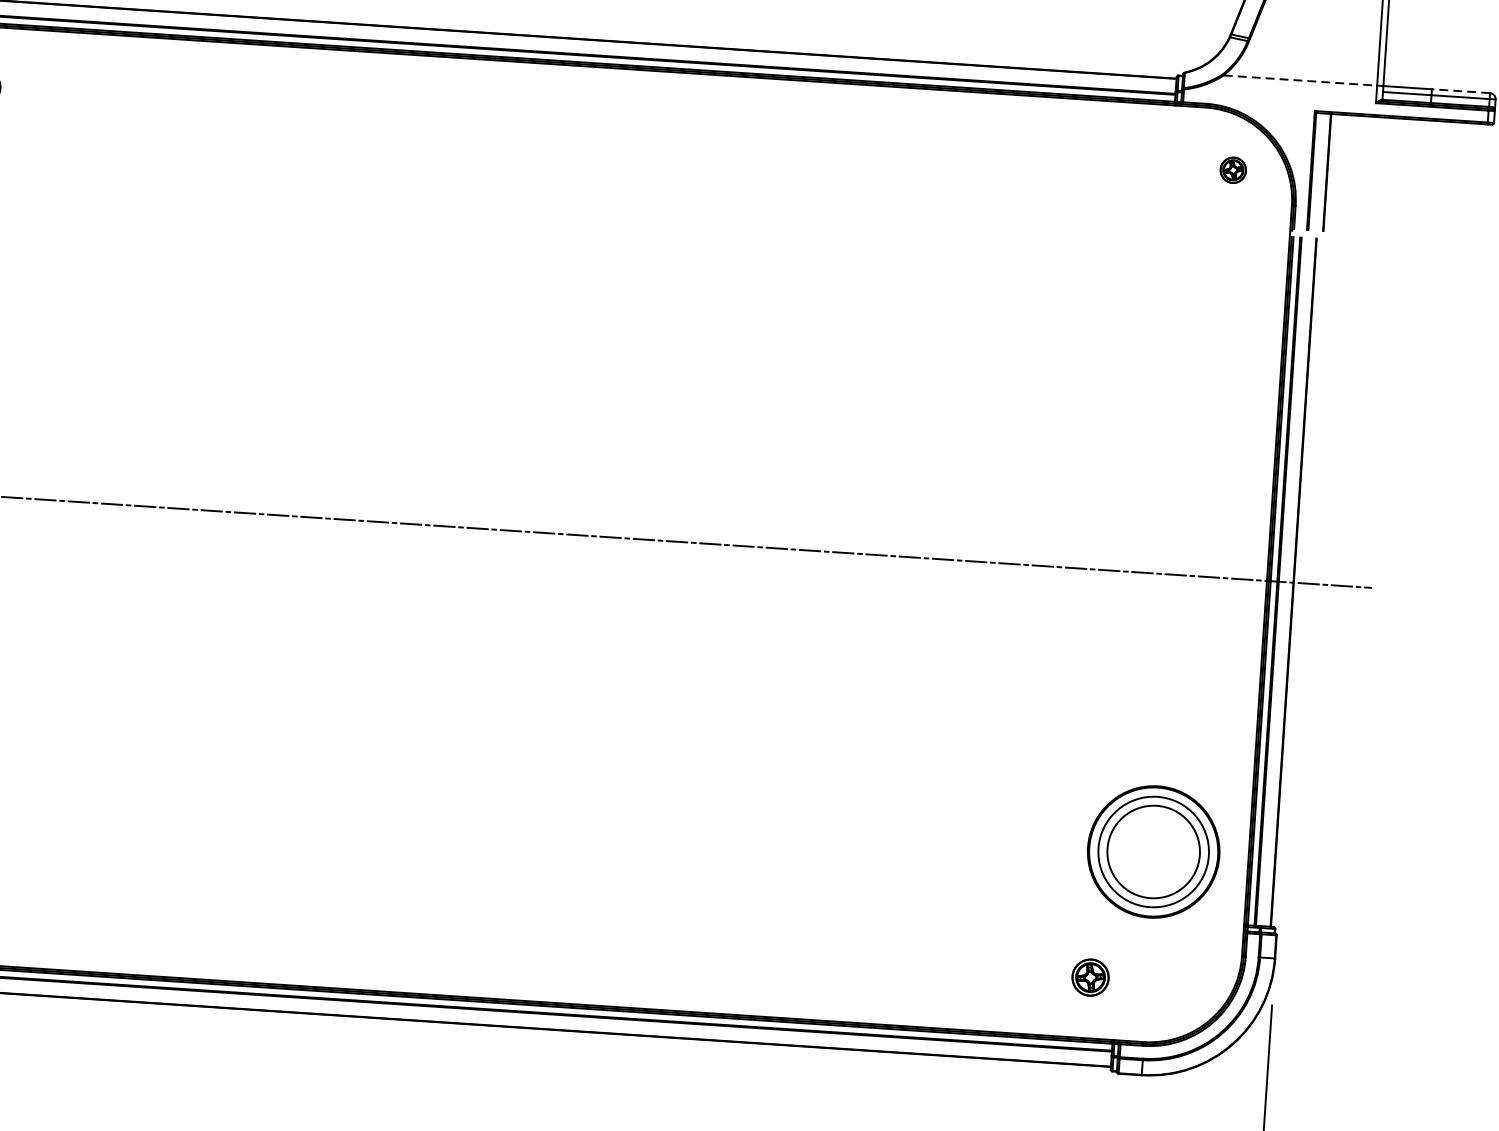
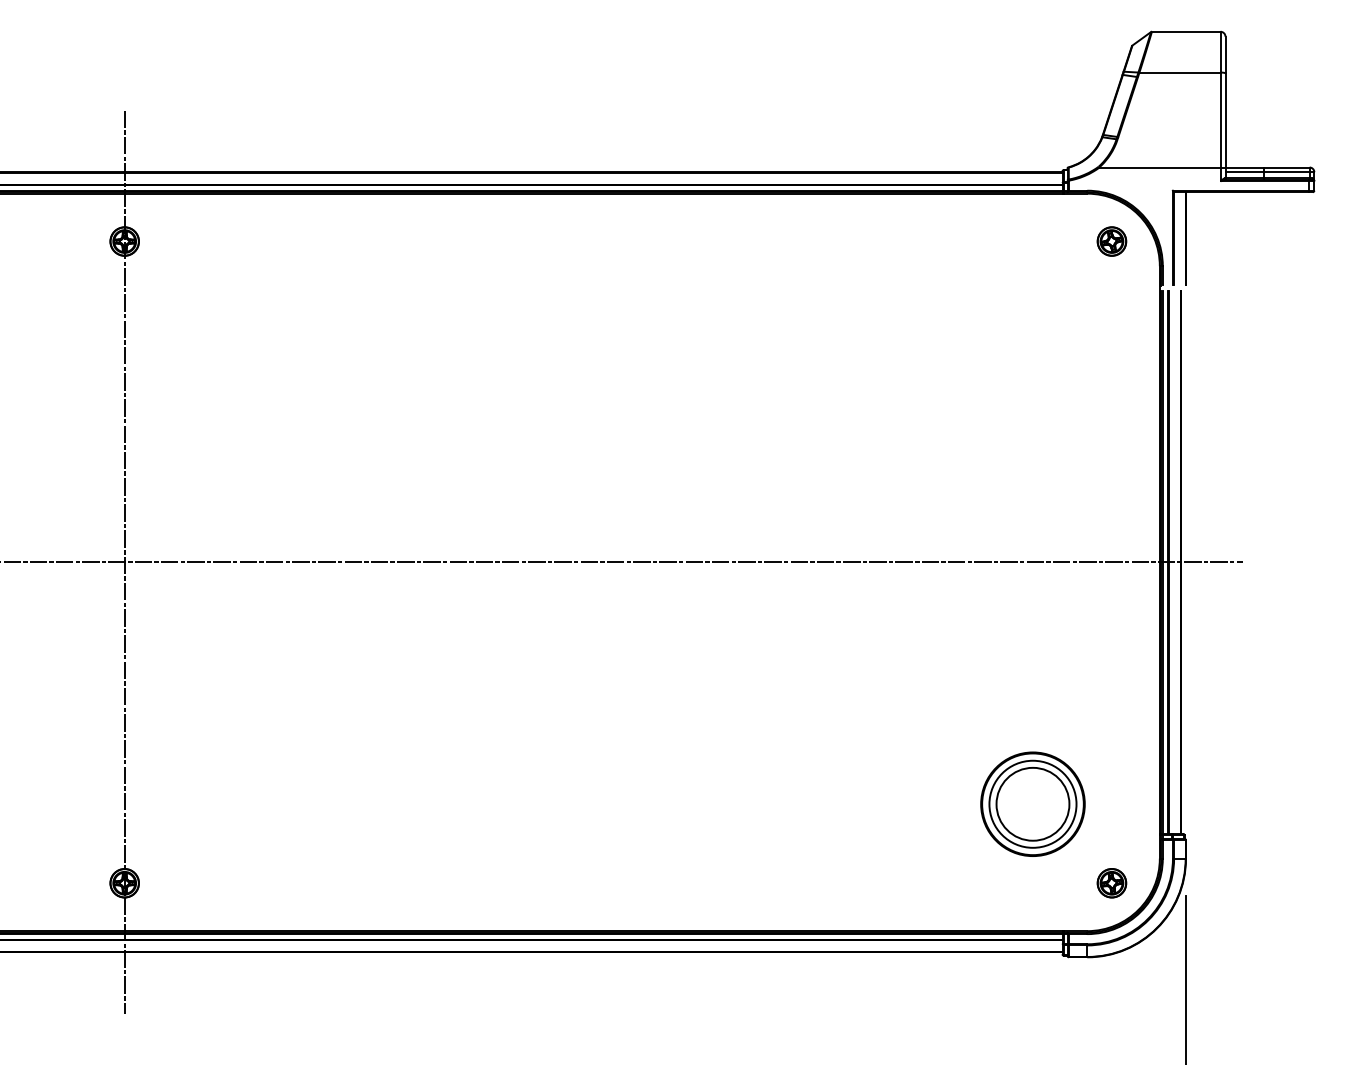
line: (1301, 80) -> (1160, 167), dashed -> solid
line: (1460, 91) -> (1286, 167), dashed -> solid
part: (1232, 170) -> (1111, 241), size x1.43
part: (1153, 850) -> (1032, 803), moved
part: (1089, 977) -> (1111, 883), moved

